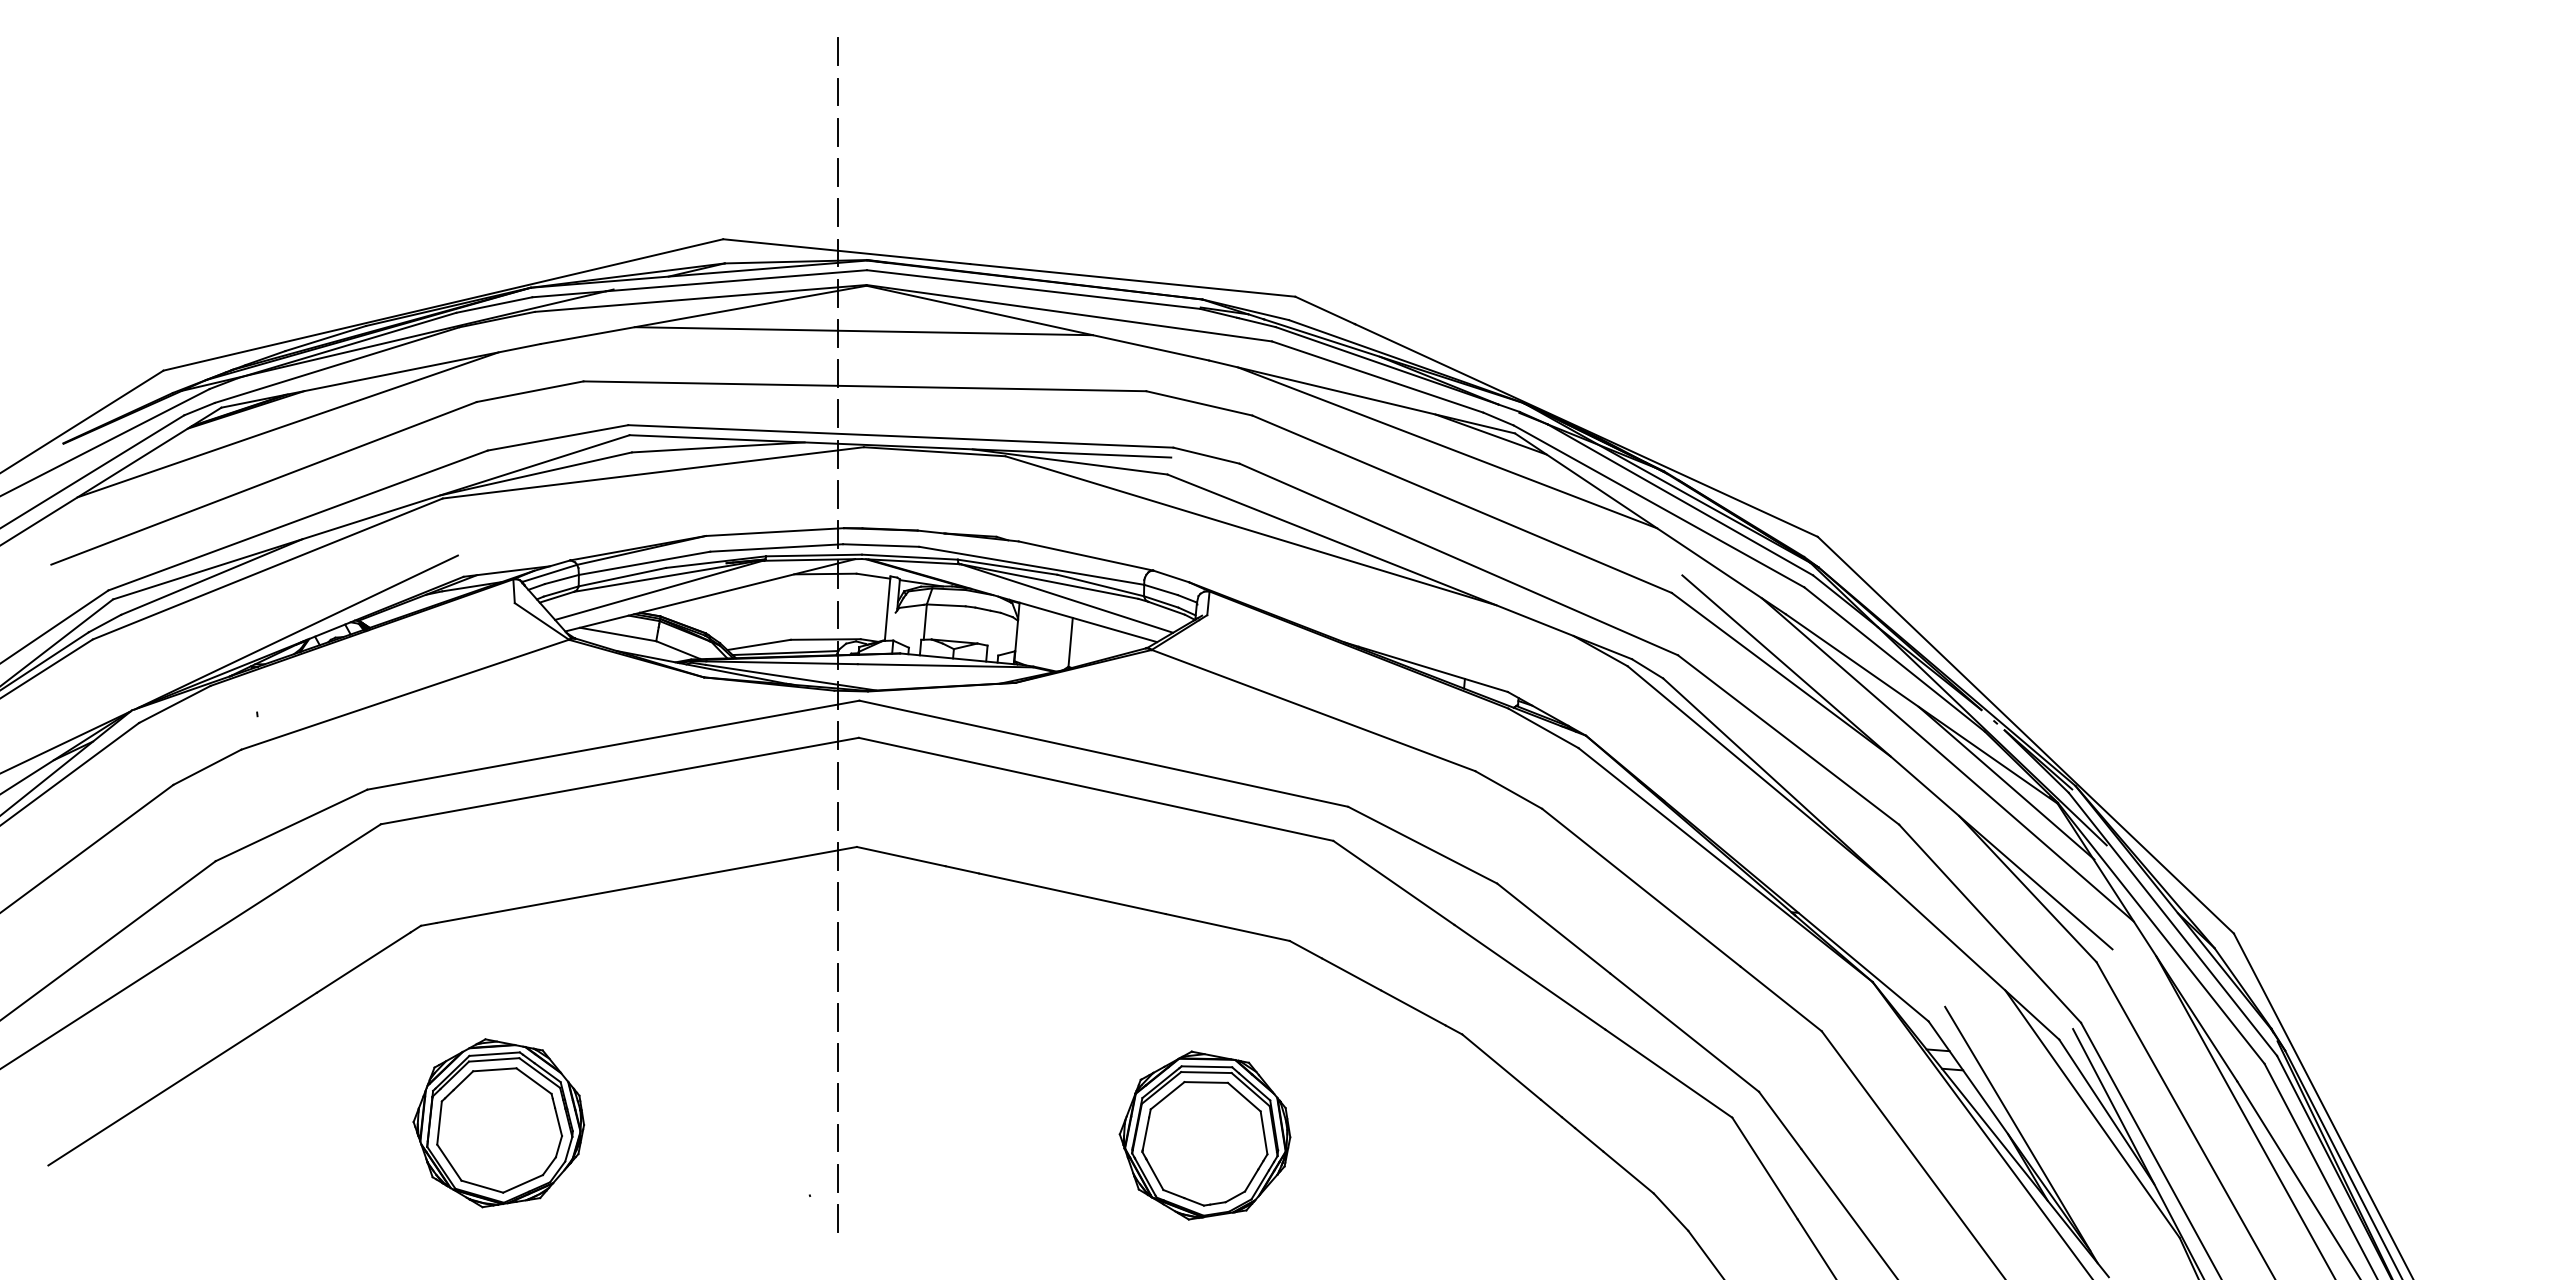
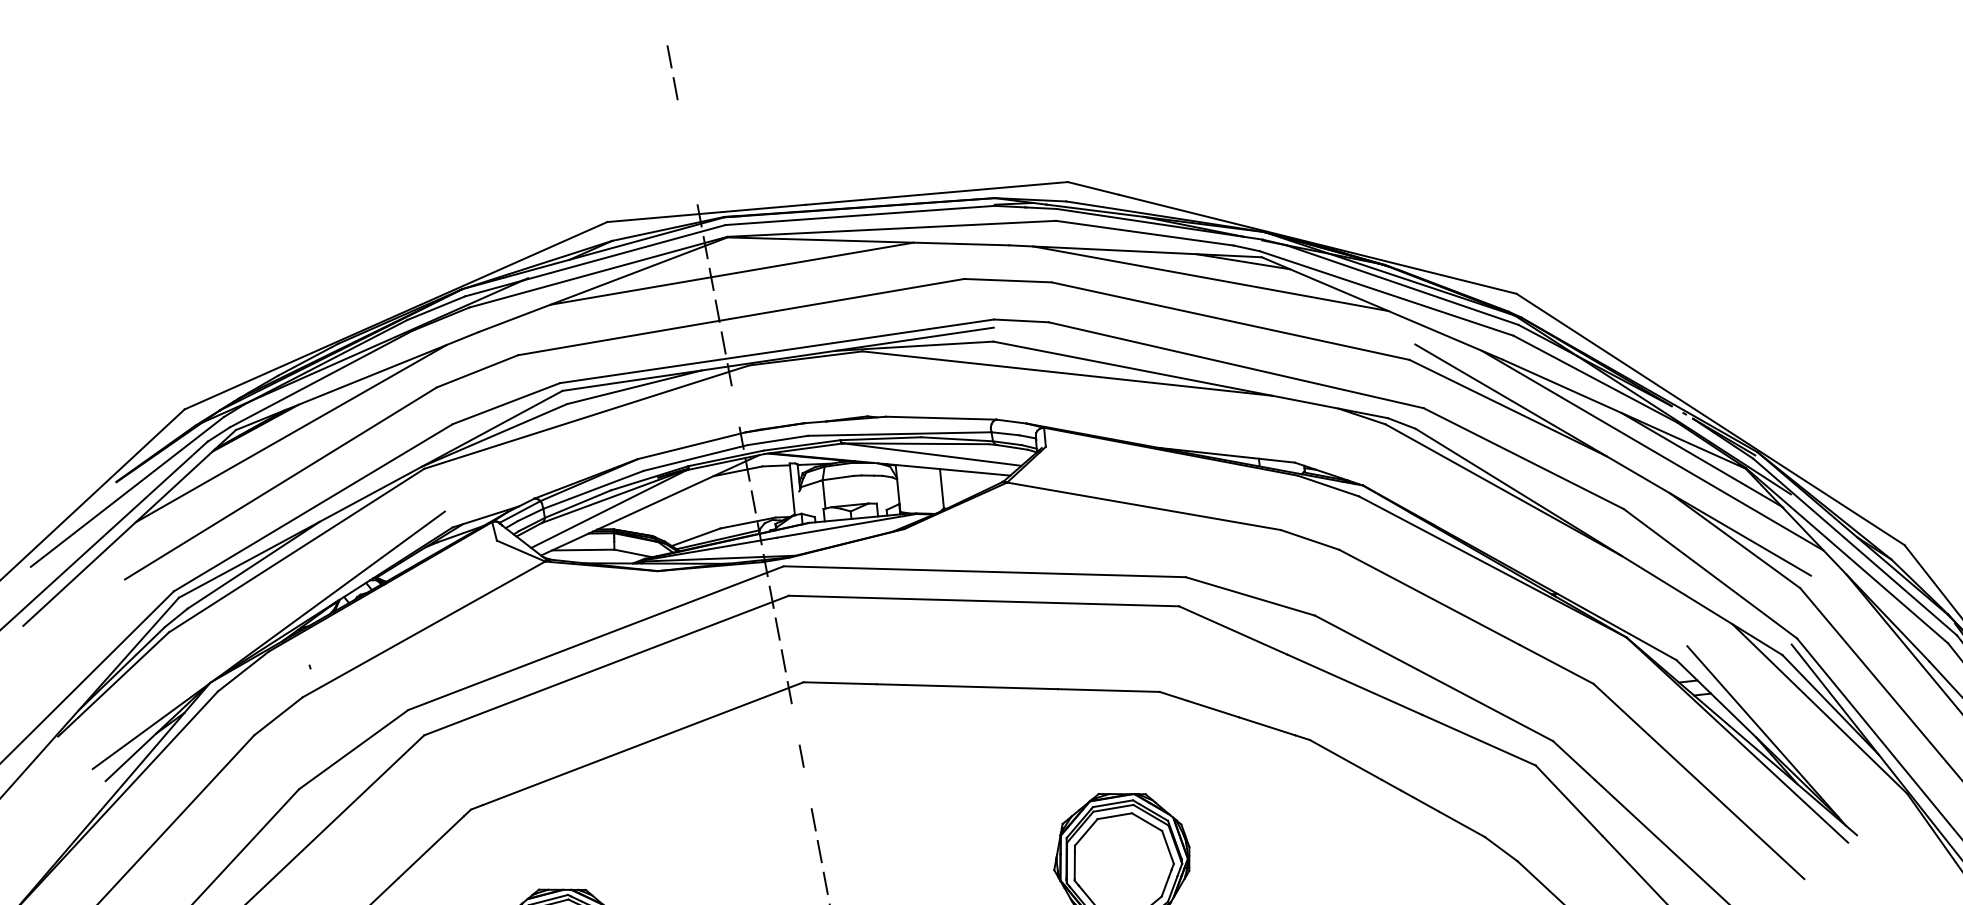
line: (837, 131) -> (681, 119), removed
line: (837, 172) -> (687, 152), removed
line: (837, 212) -> (693, 183), removed
line: (837, 493) -> (735, 405), removed
line: (837, 896) -> (795, 724), removed
line: (837, 976) -> (807, 787), removed

